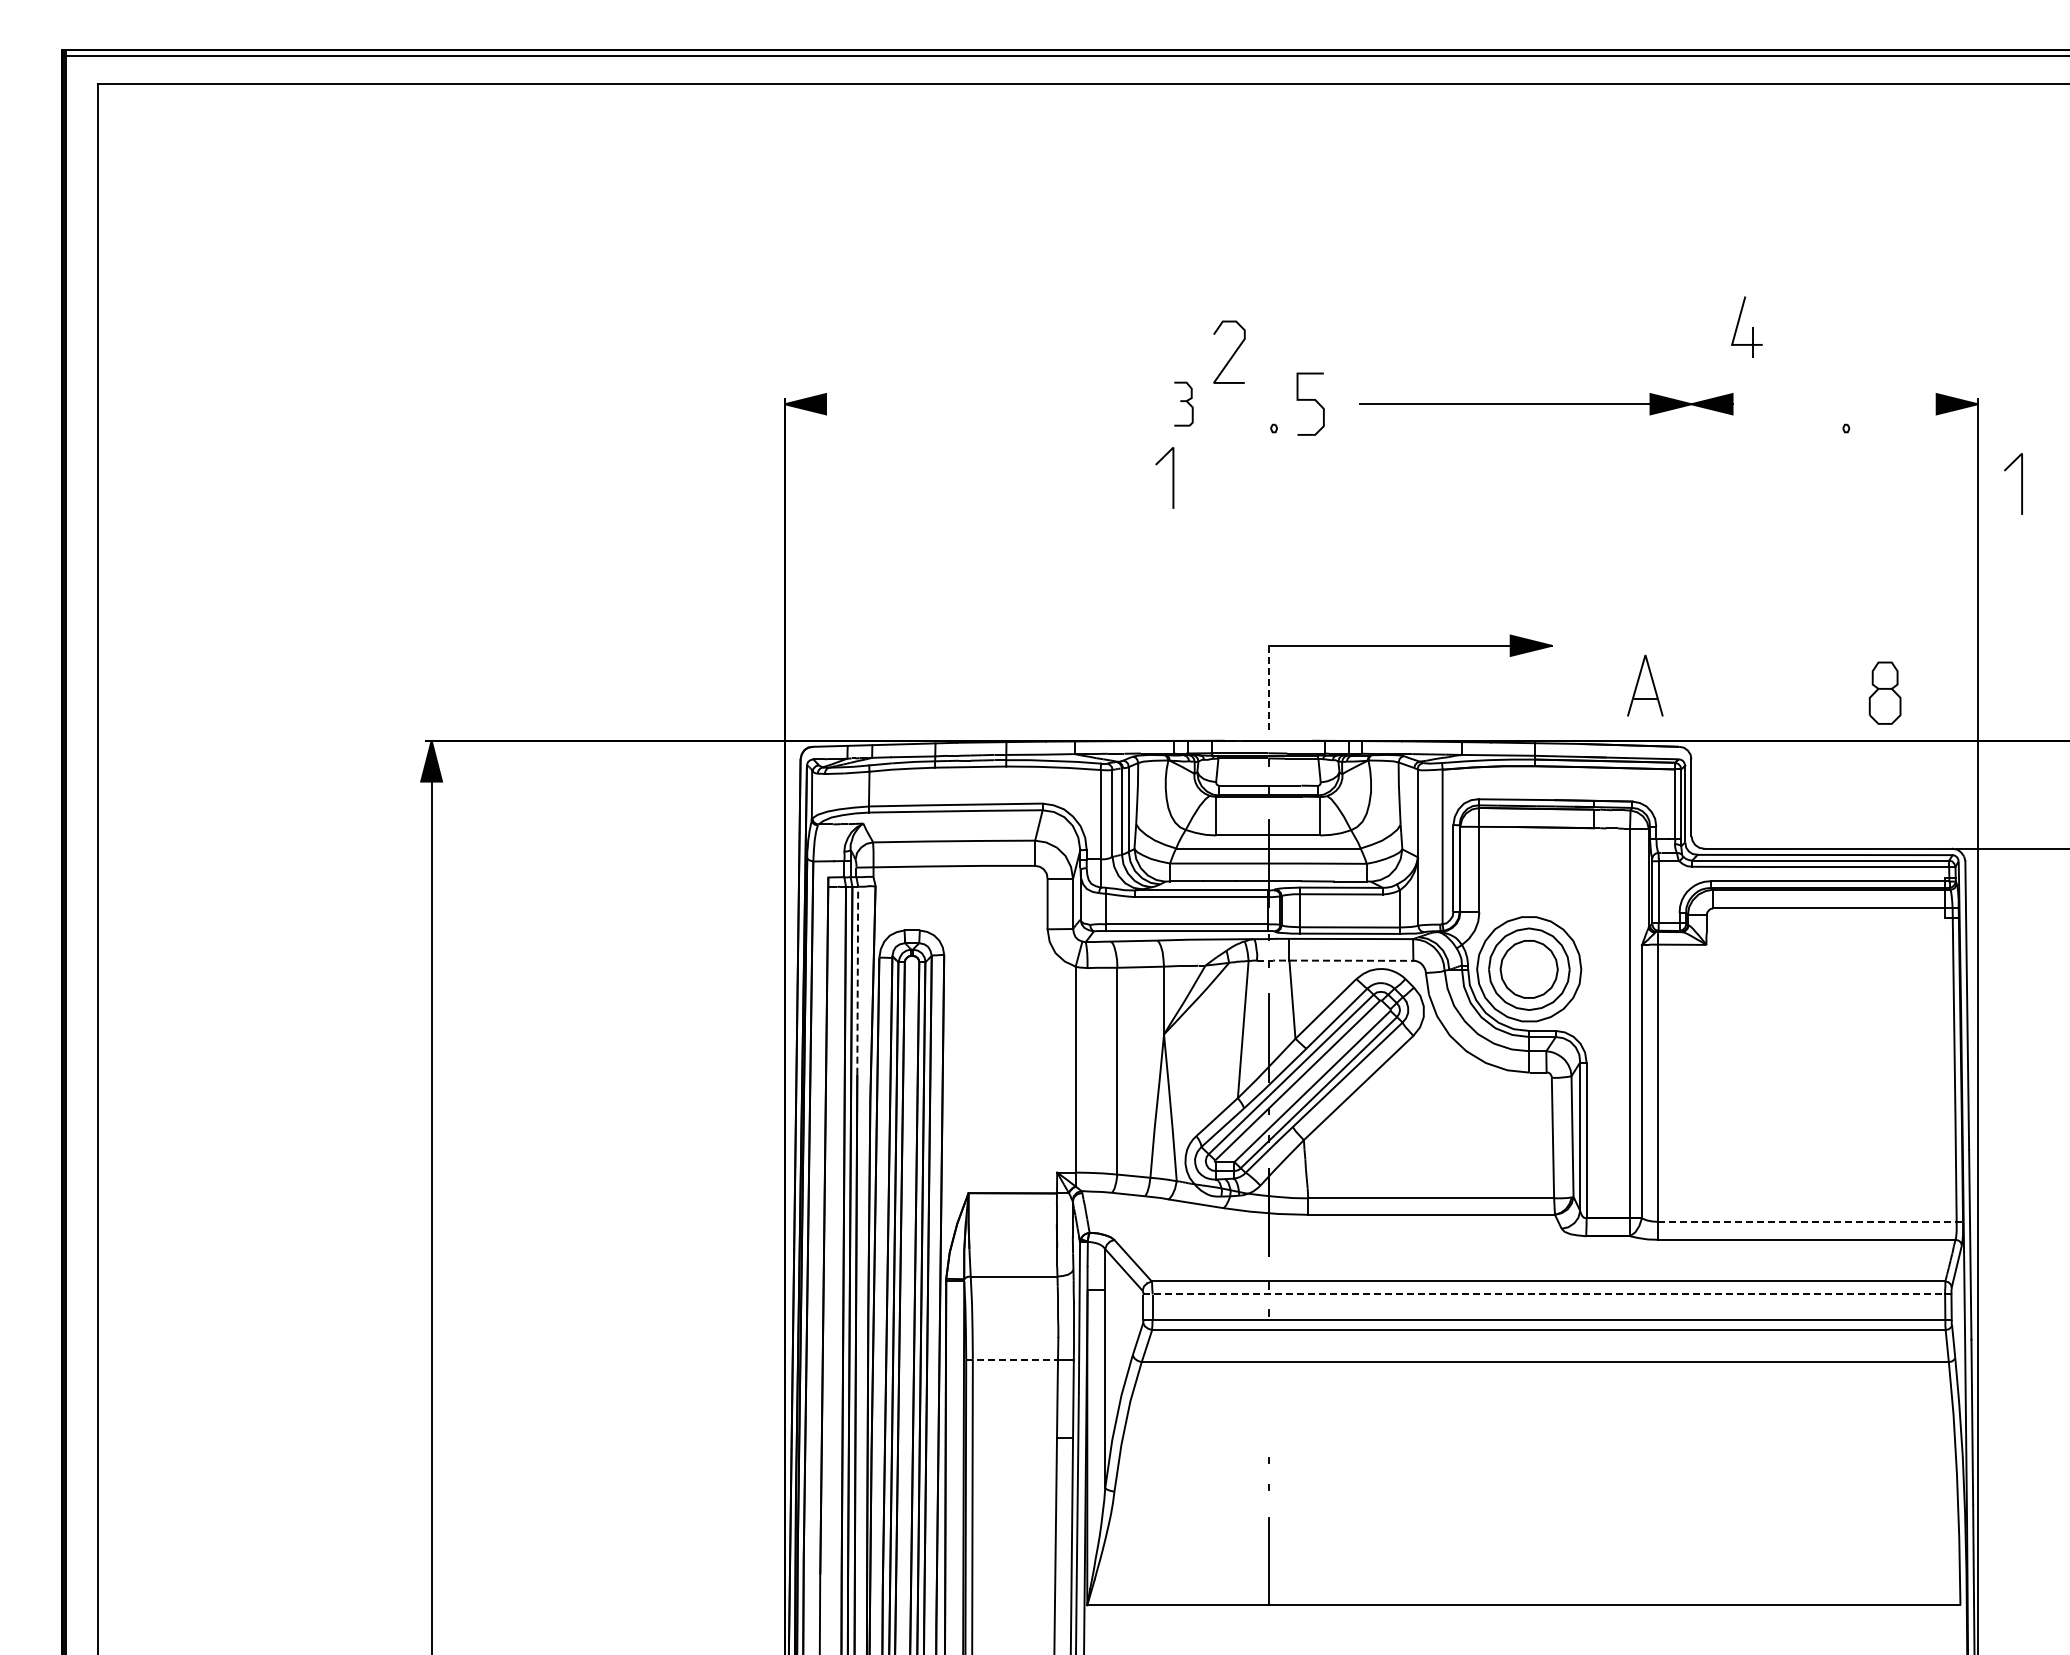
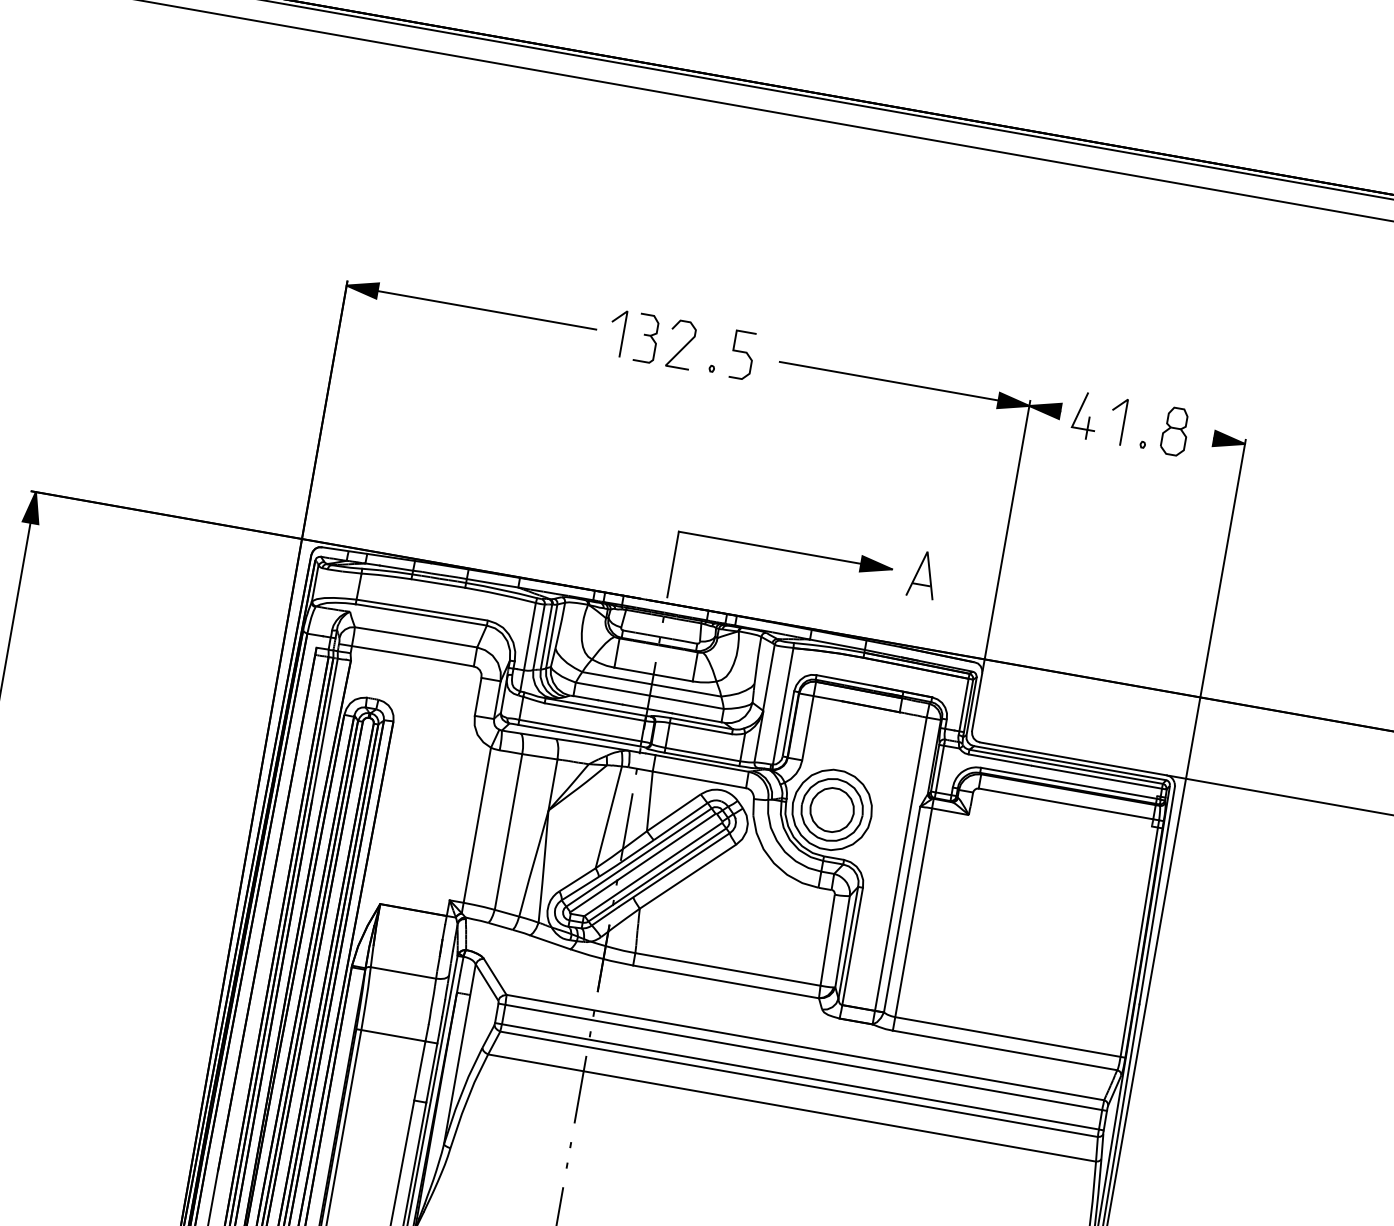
part: (1752, 327) -> (1089, 416), moved
curve: (1232, 354) -> (683, 346), moved
part: (1183, 403) -> (646, 337), size x1.43
line: (950, 404) -> (471, 307), added
line: (1172, 477) -> (622, 333), moved
line: (2021, 483) -> (1123, 422), moved
line: (1691, 576) -> (1006, 535), added
part: (1645, 685) -> (923, 574), moved
line: (1268, 689) -> (672, 564), dashed -> solid
part: (1884, 692) -> (1174, 431), moved
line: (1334, 960) -> (686, 777), dashed -> solid
line: (857, 980) -> (324, 729), dashed -> solid
line: (1810, 1221) -> (1010, 1037), dashed -> solid
line: (1544, 1294) -> (800, 1056), dashed -> solid
line: (1012, 1359) -> (391, 1035), dashed -> solid
line: (1268, 1386) -> (580, 1089), added

